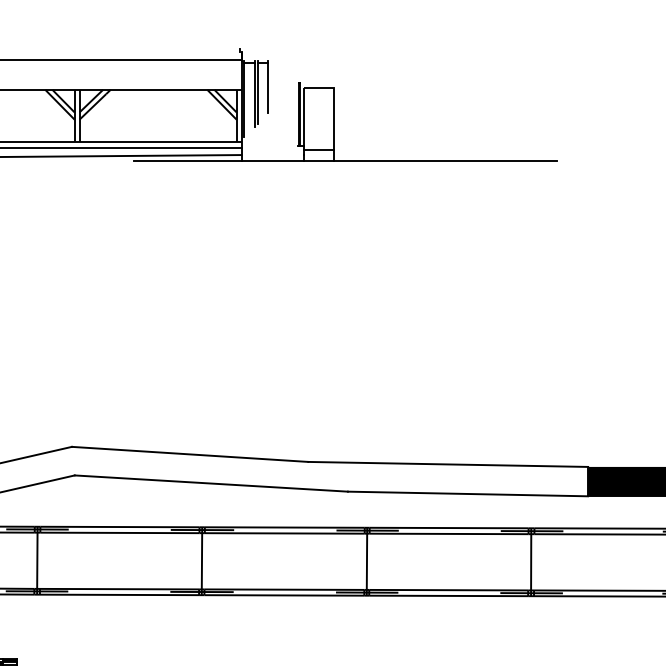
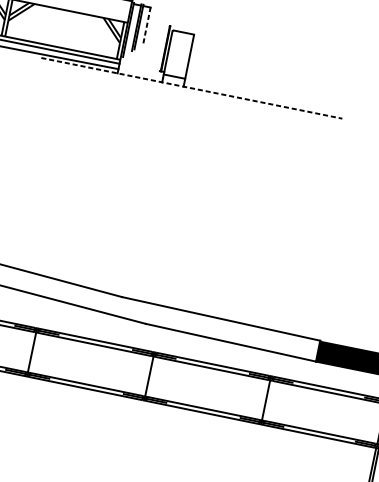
line: (268, 86) -> (147, 24), solid -> dashed
line: (345, 160) -> (191, 87), solid -> dashed

